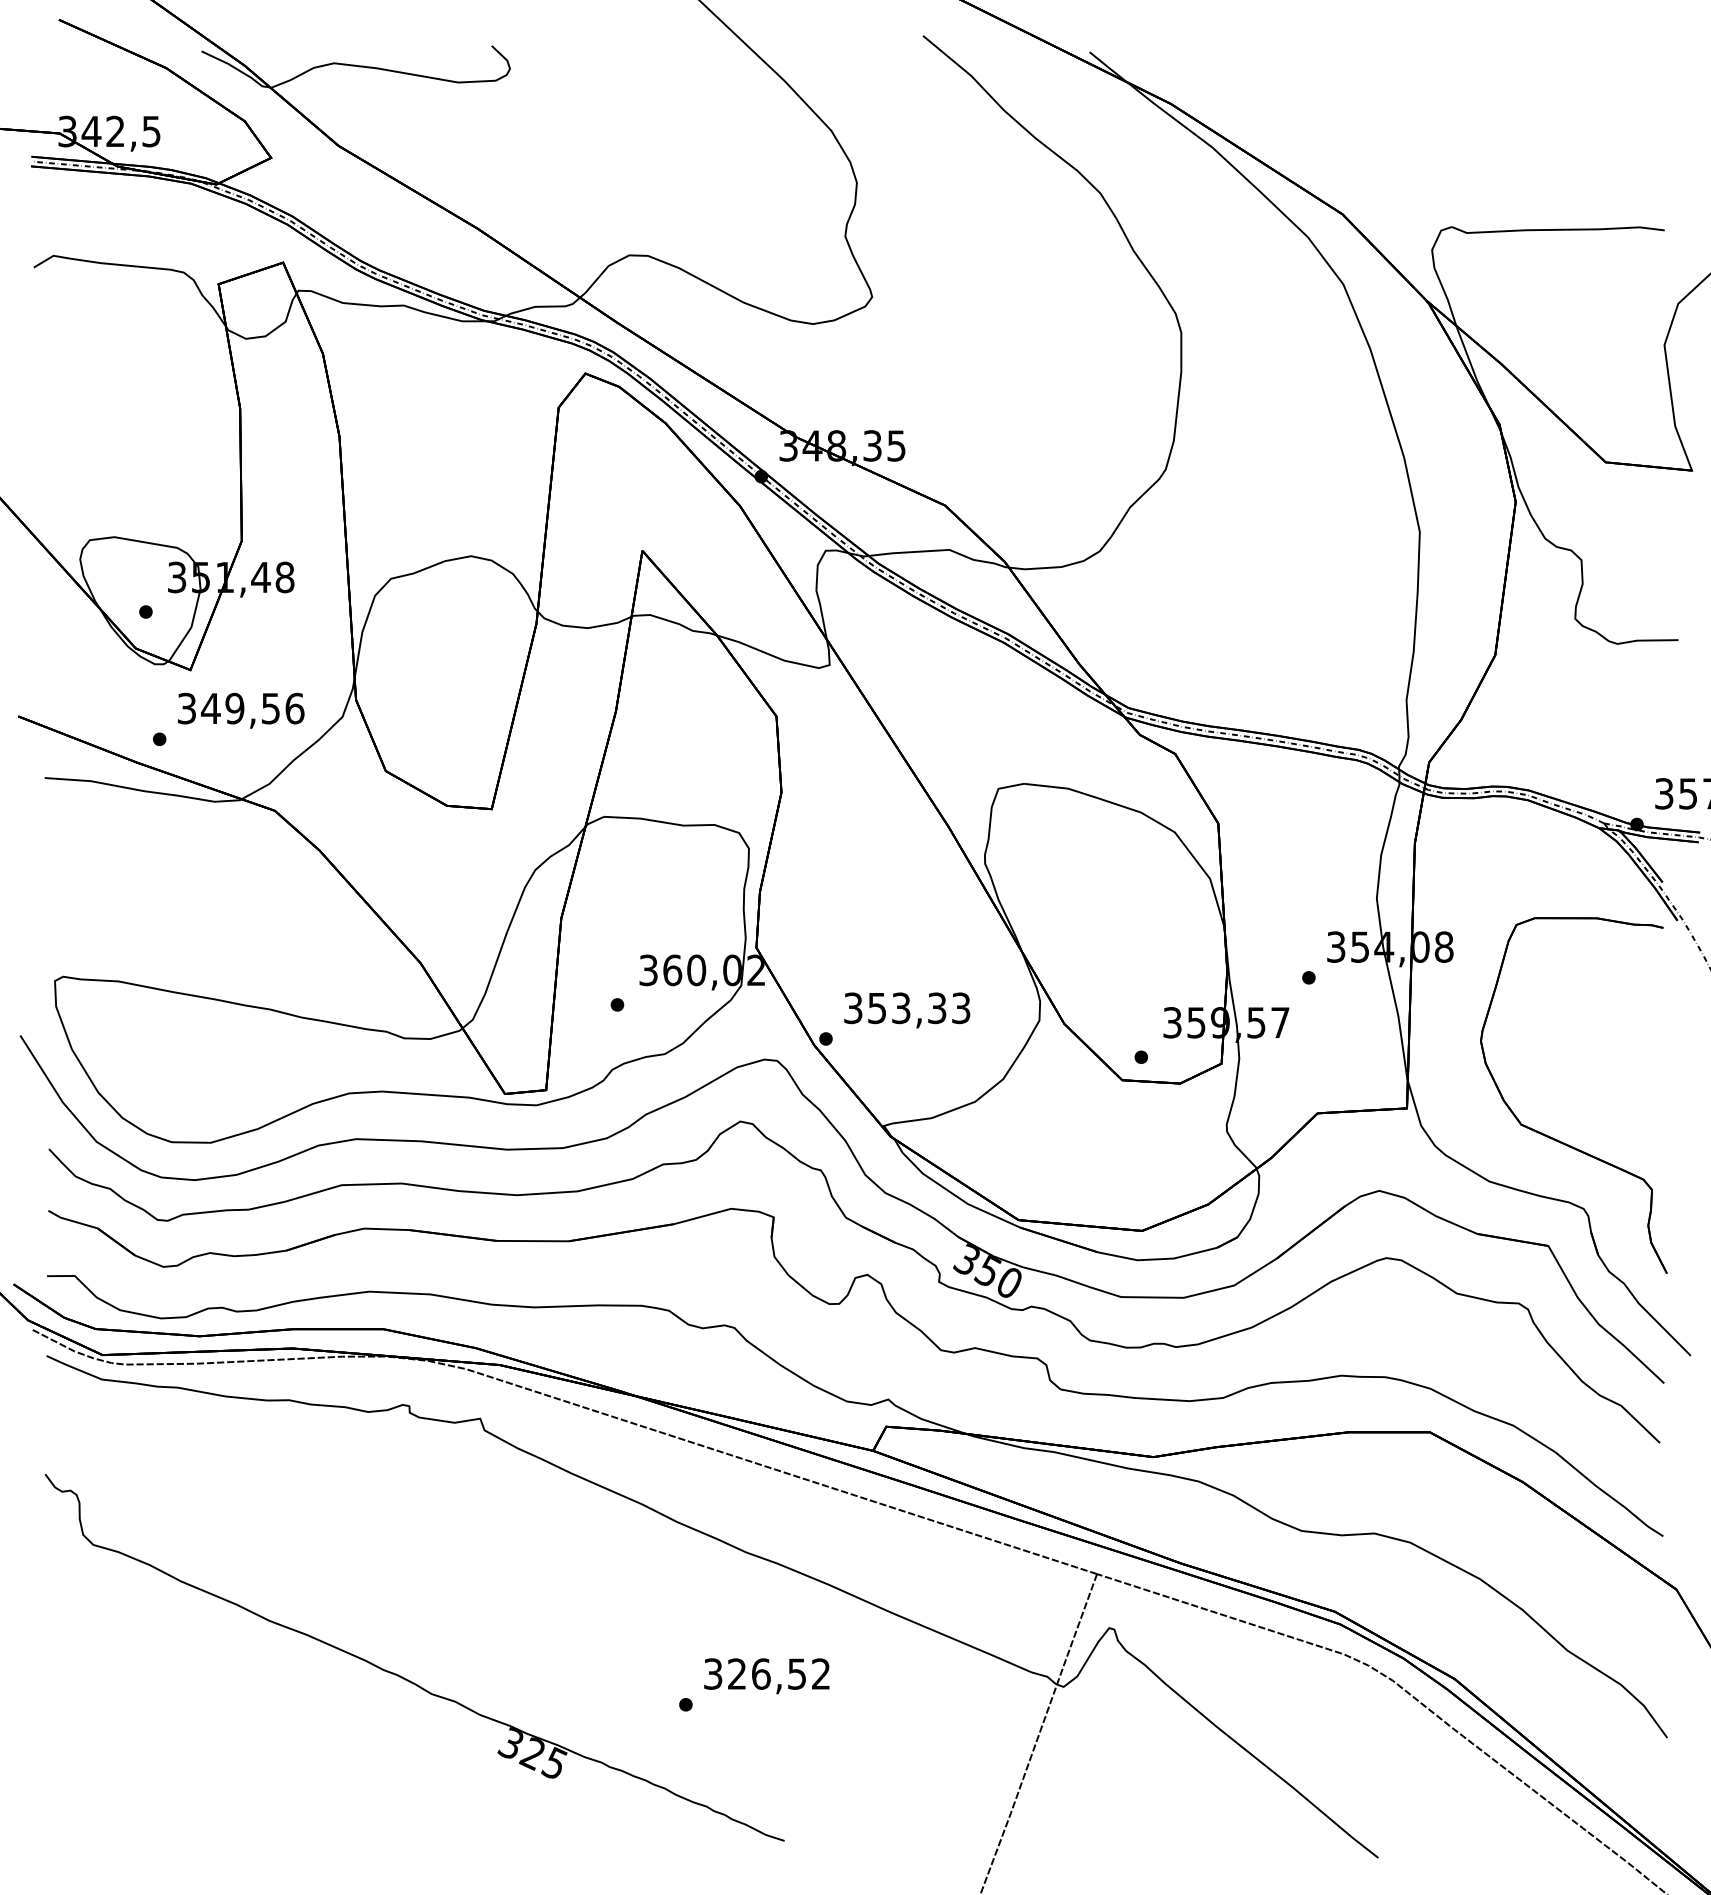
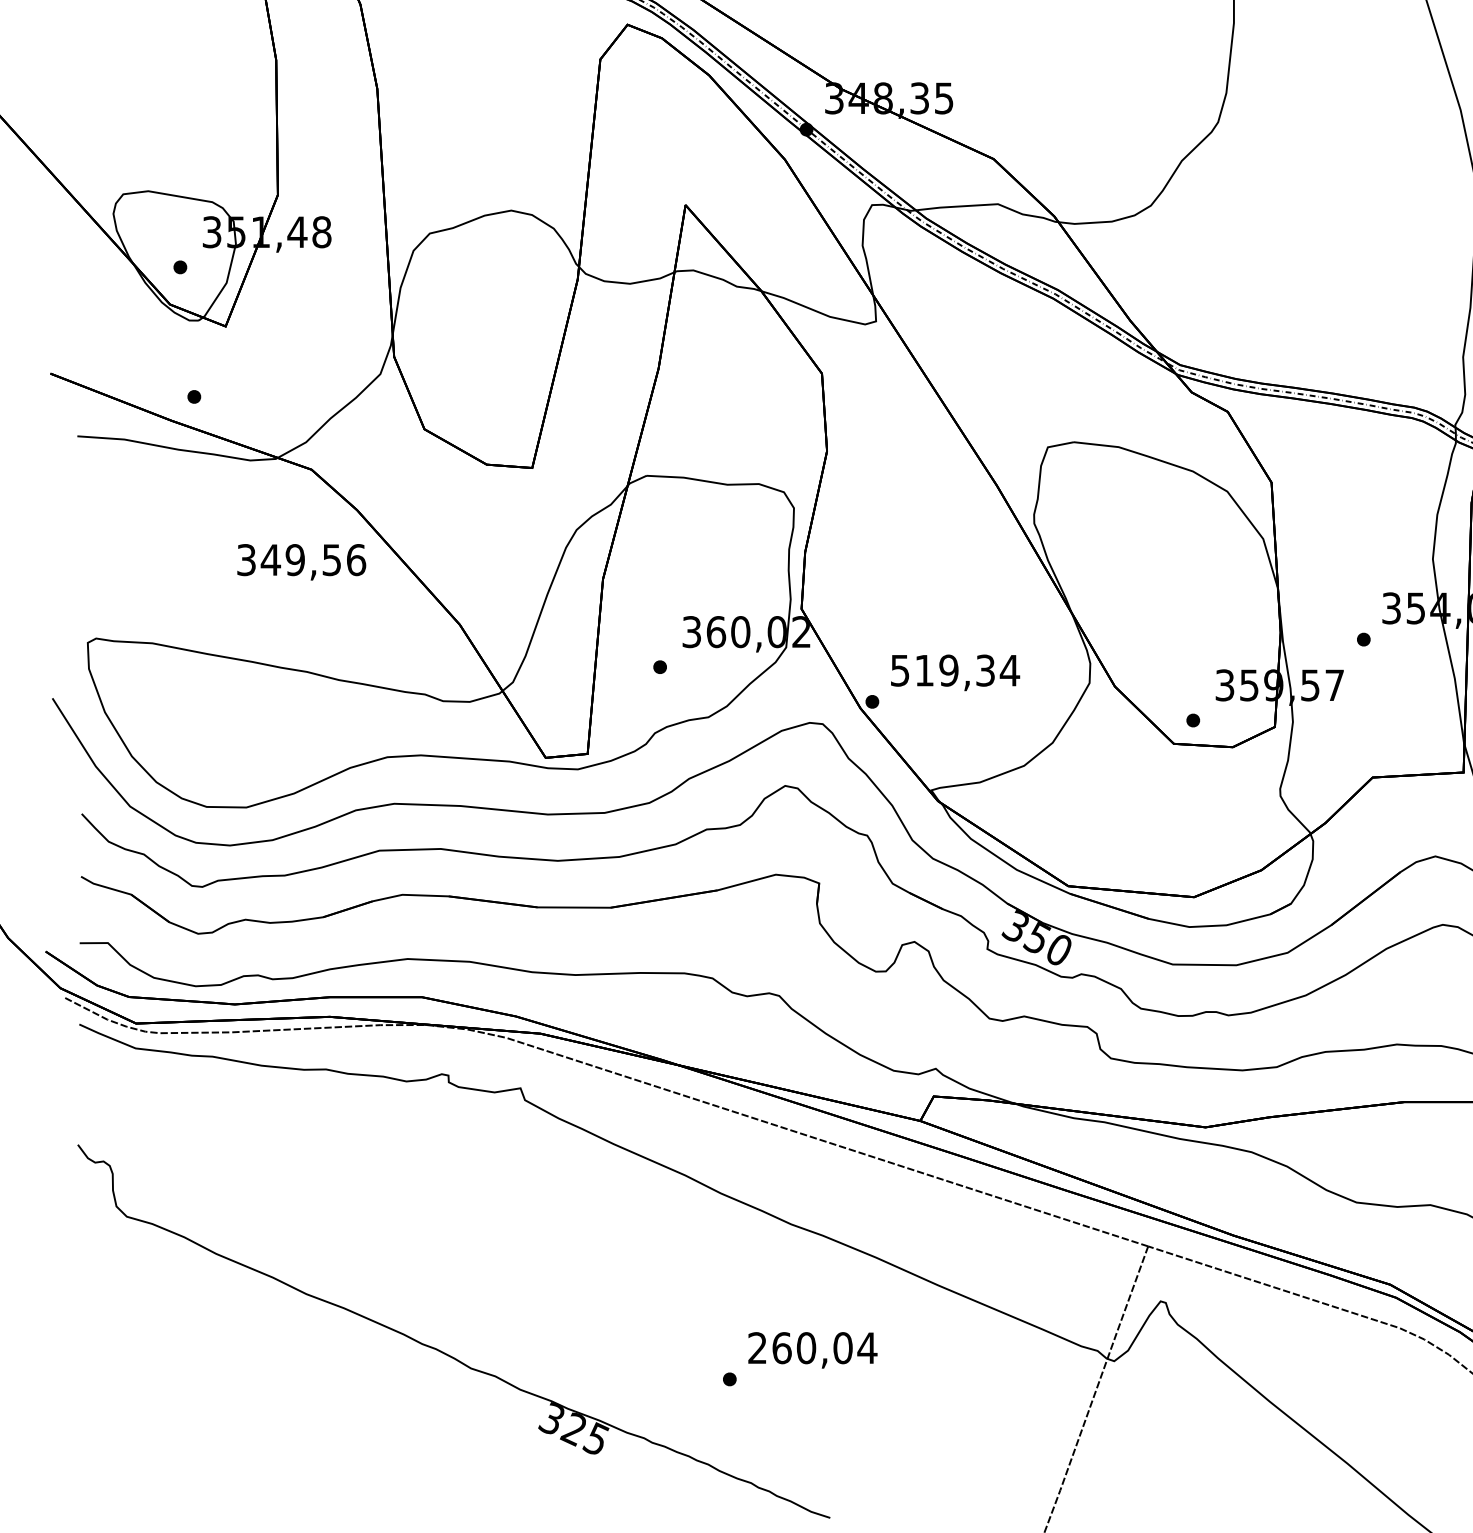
text: (241, 710) -> (302, 561), moved
text: (908, 1008) -> (956, 670), 353,33 -> 519,34
text: (767, 1673) -> (812, 1347), 326,52 -> 260,04

